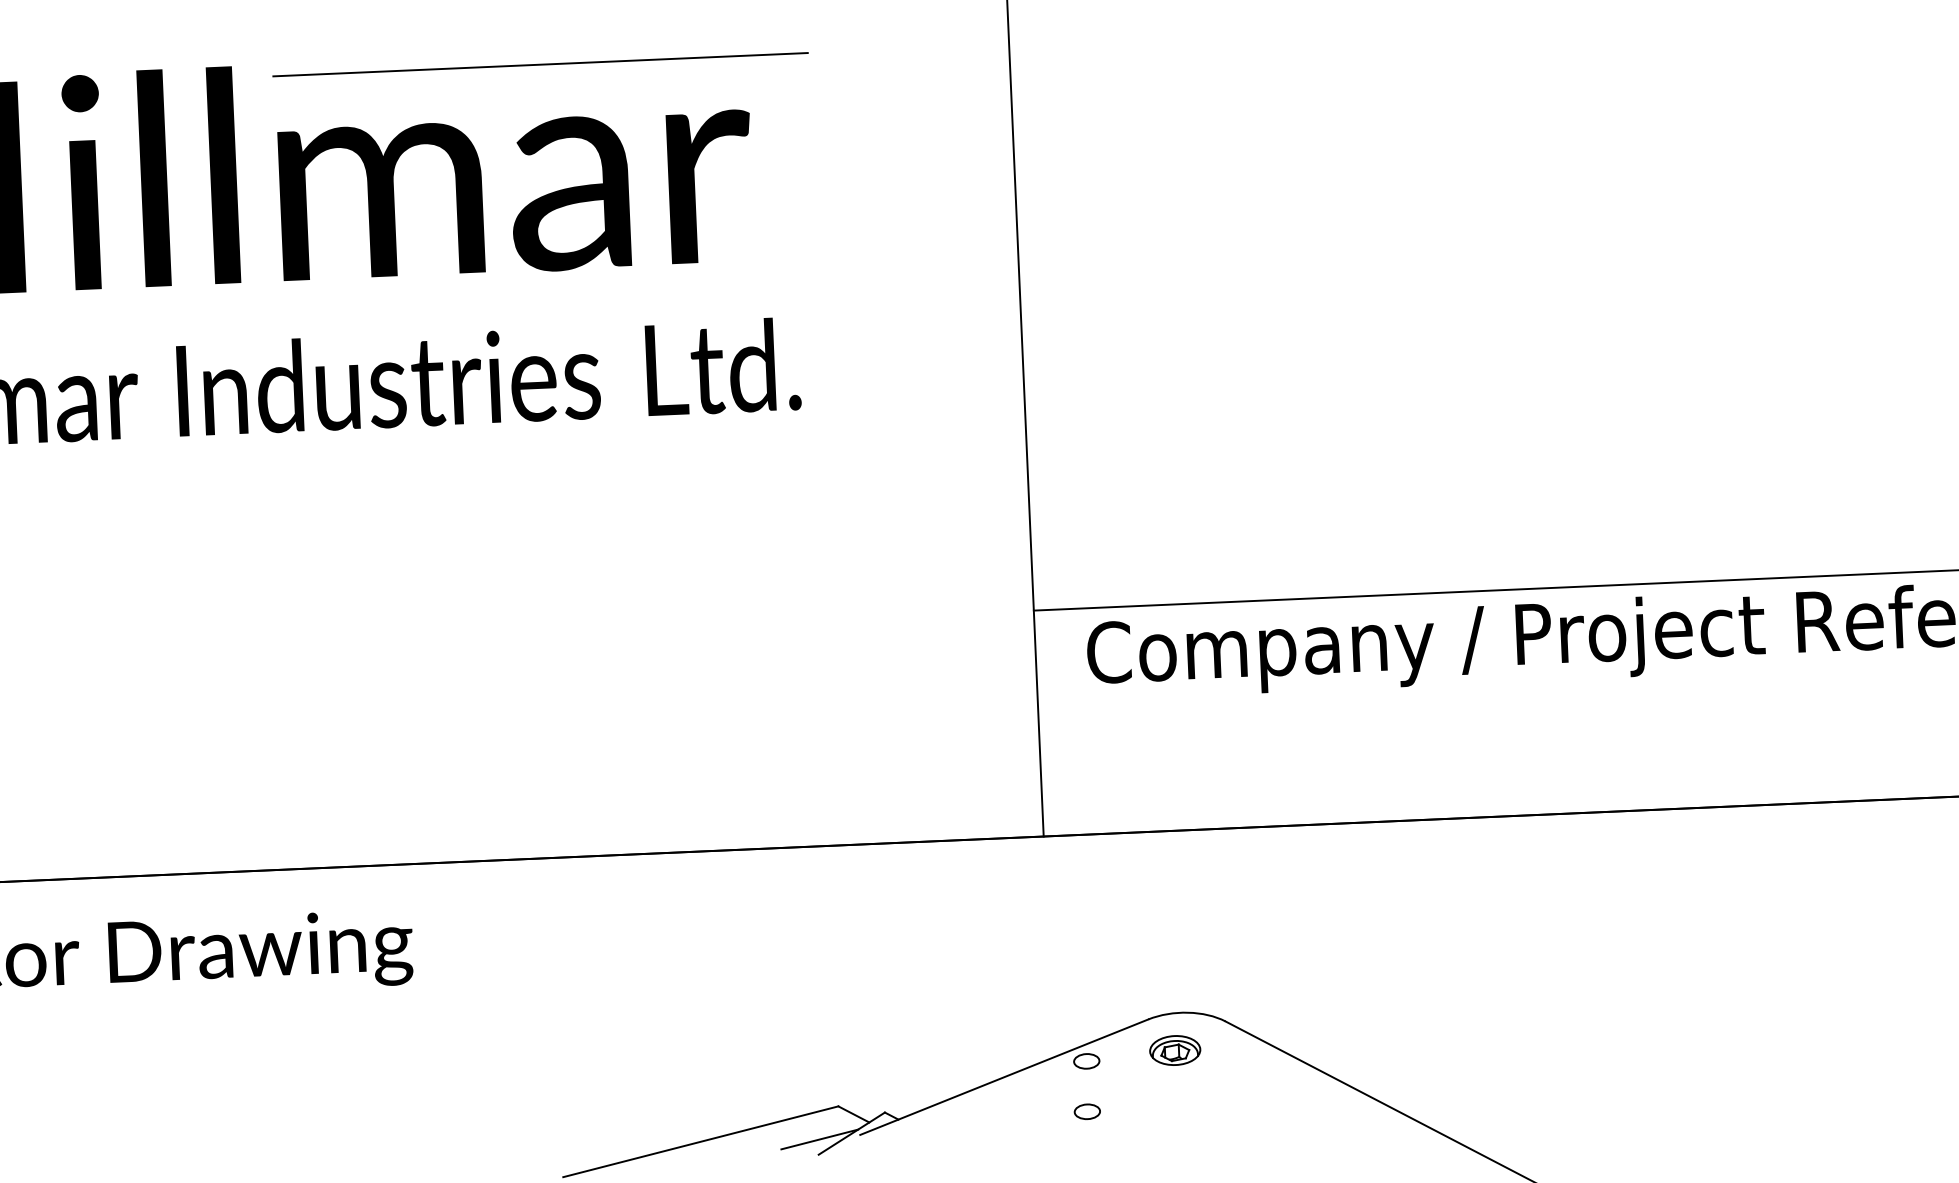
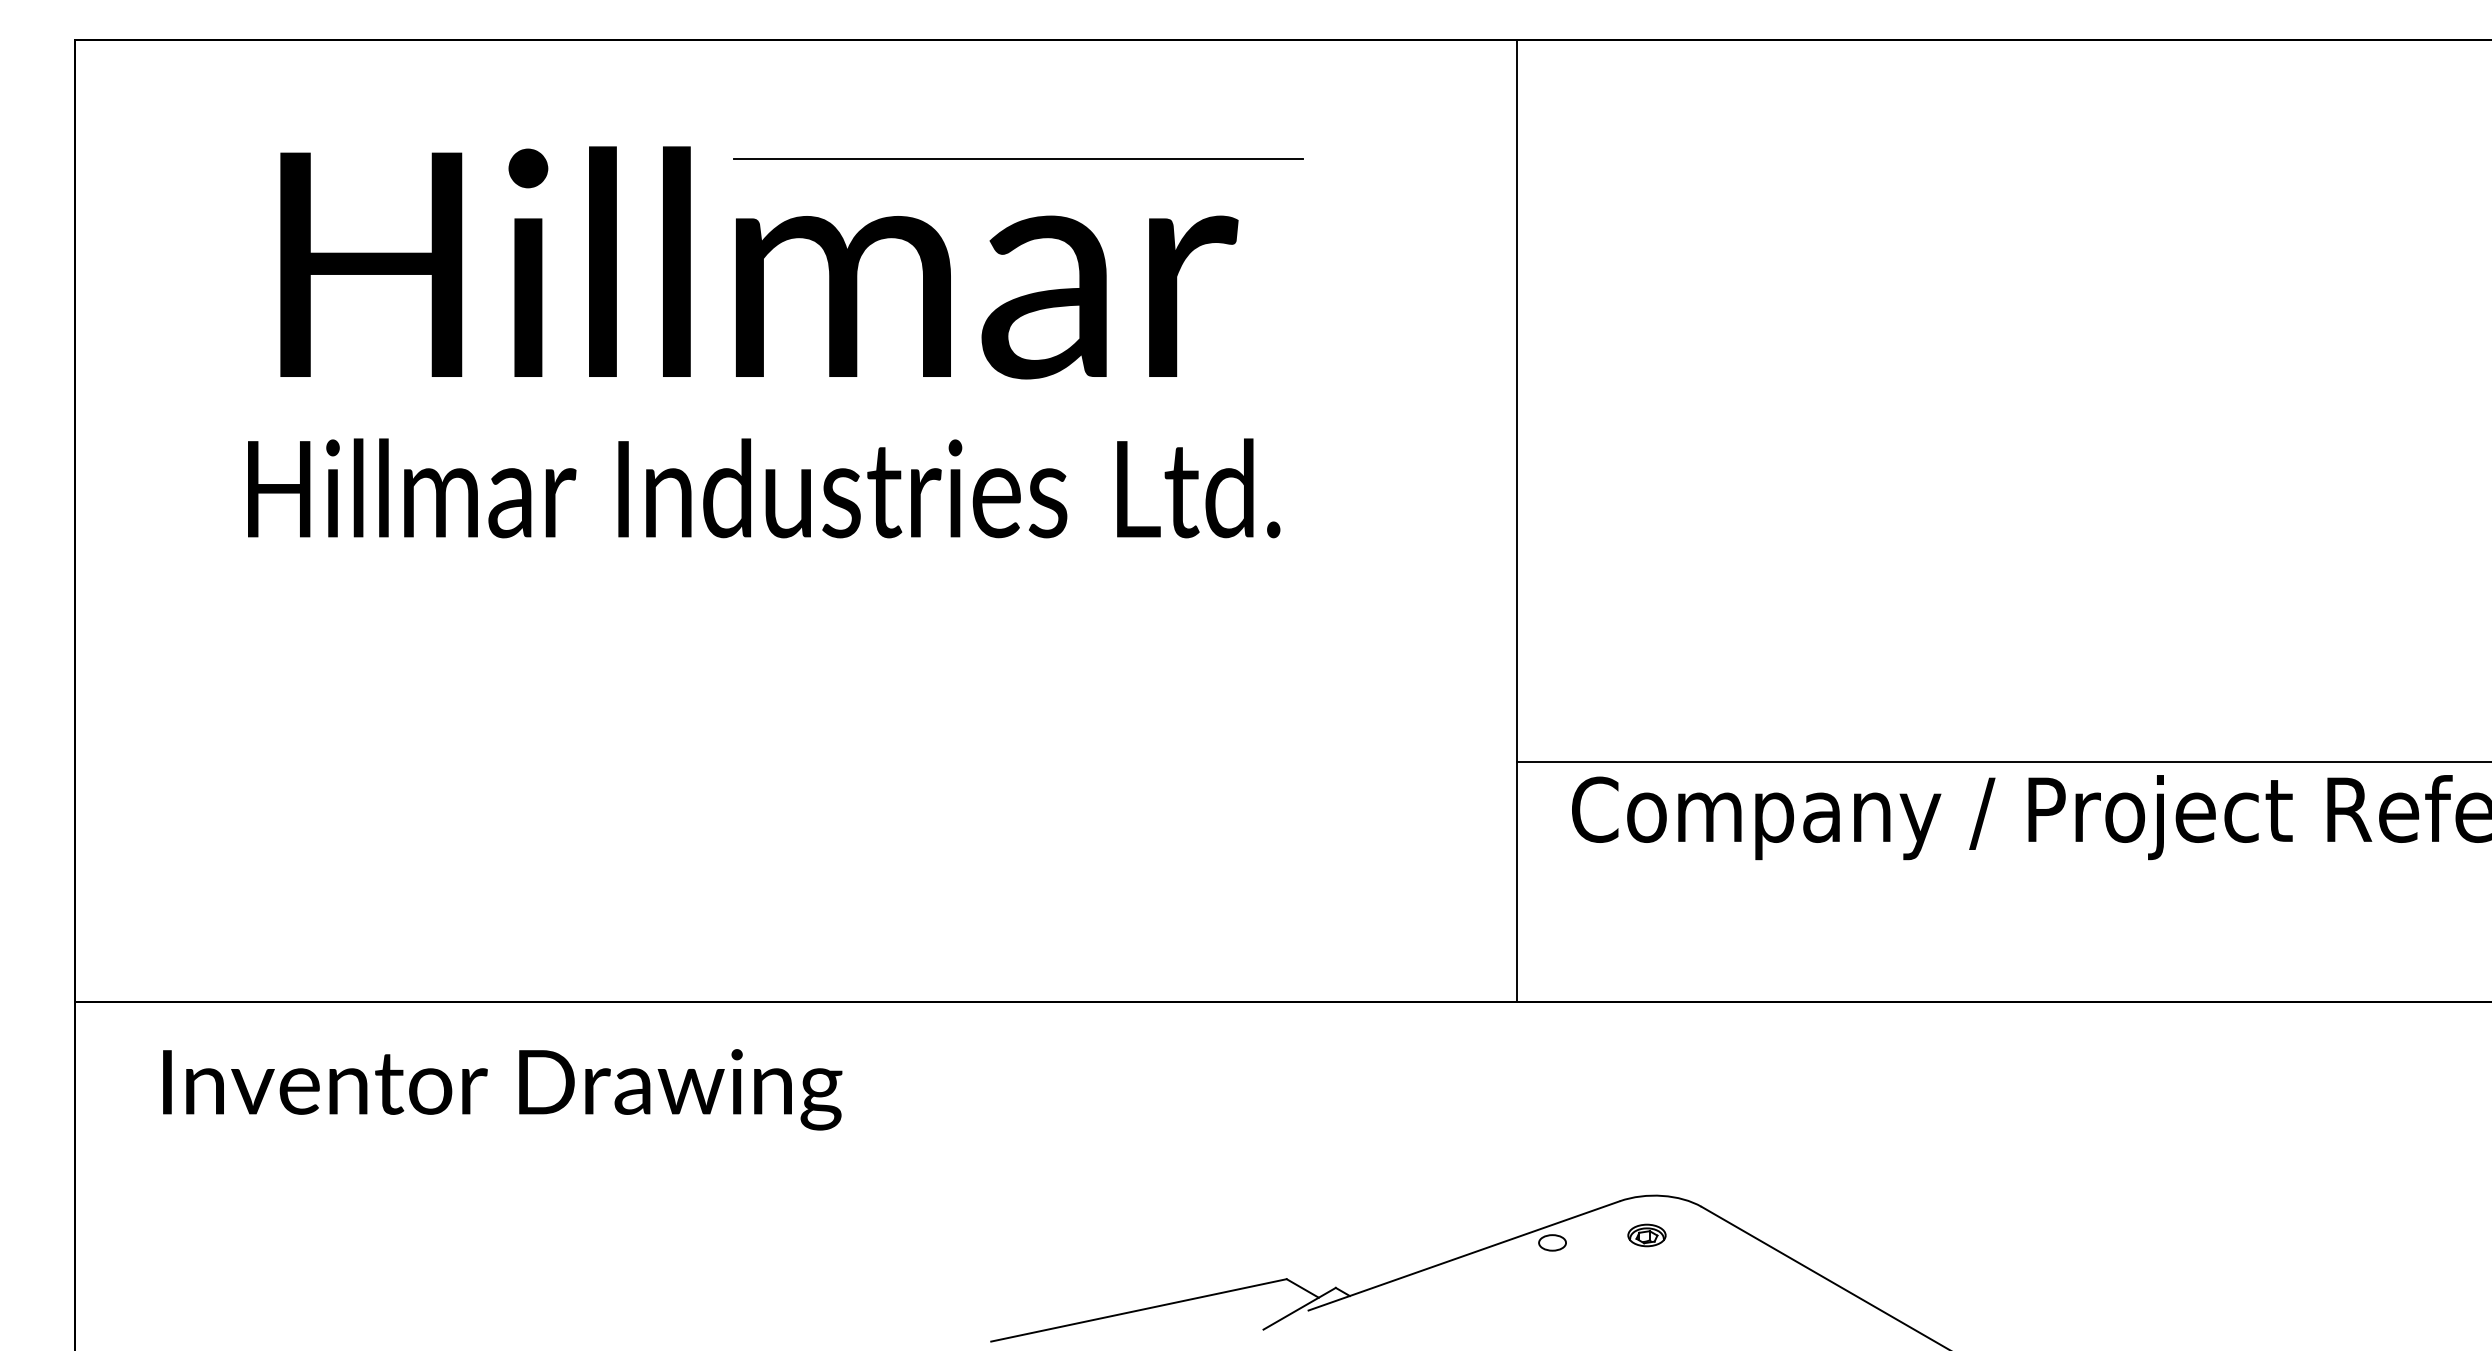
part: (1174, 1050) -> (1646, 1235), size x0.7
part: (1087, 1111) -> (1550, 1296), removed
line: (819, 1139) -> (1265, 1313), removed

